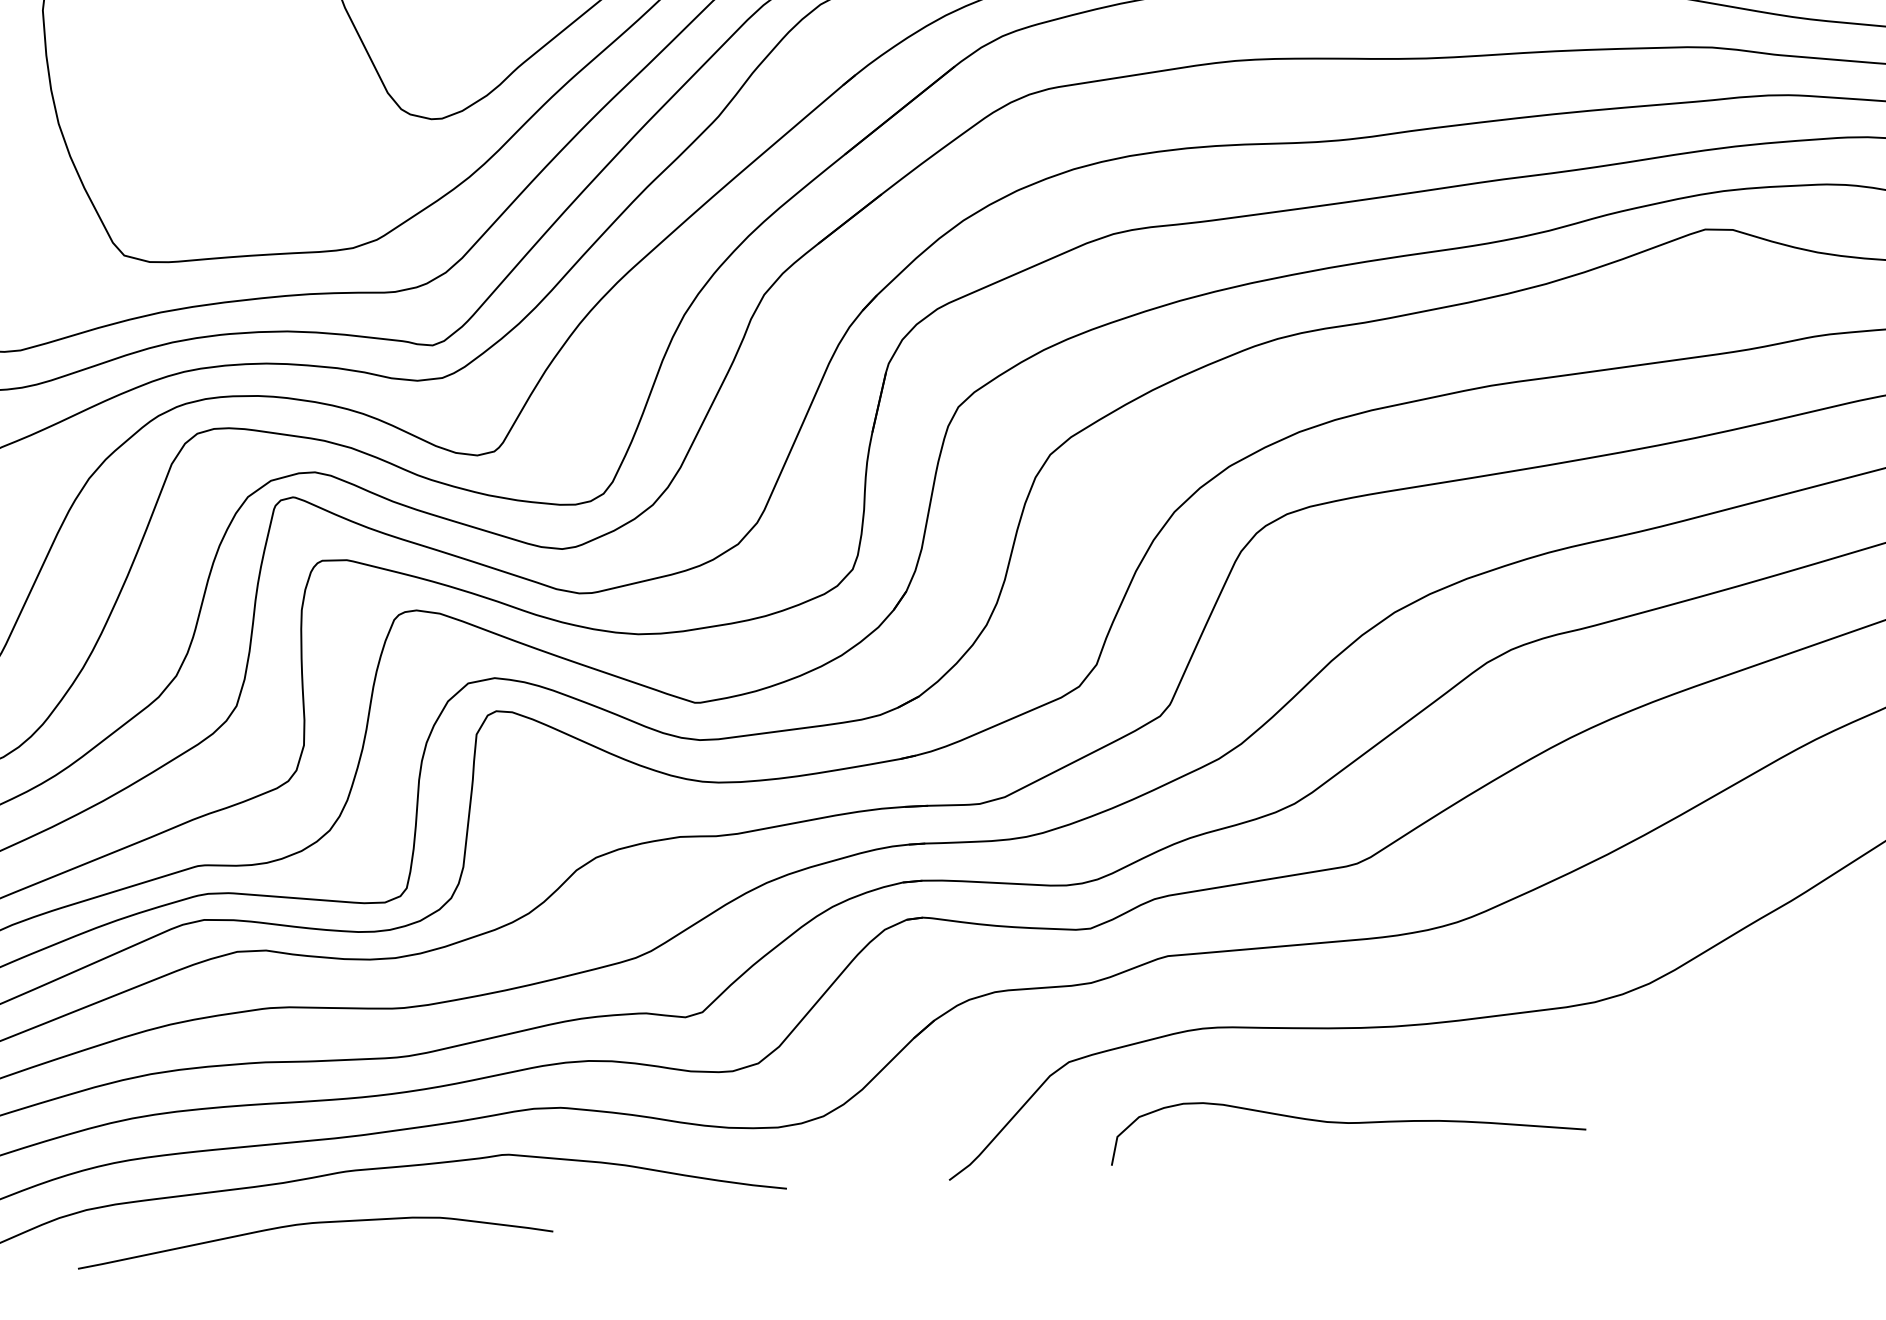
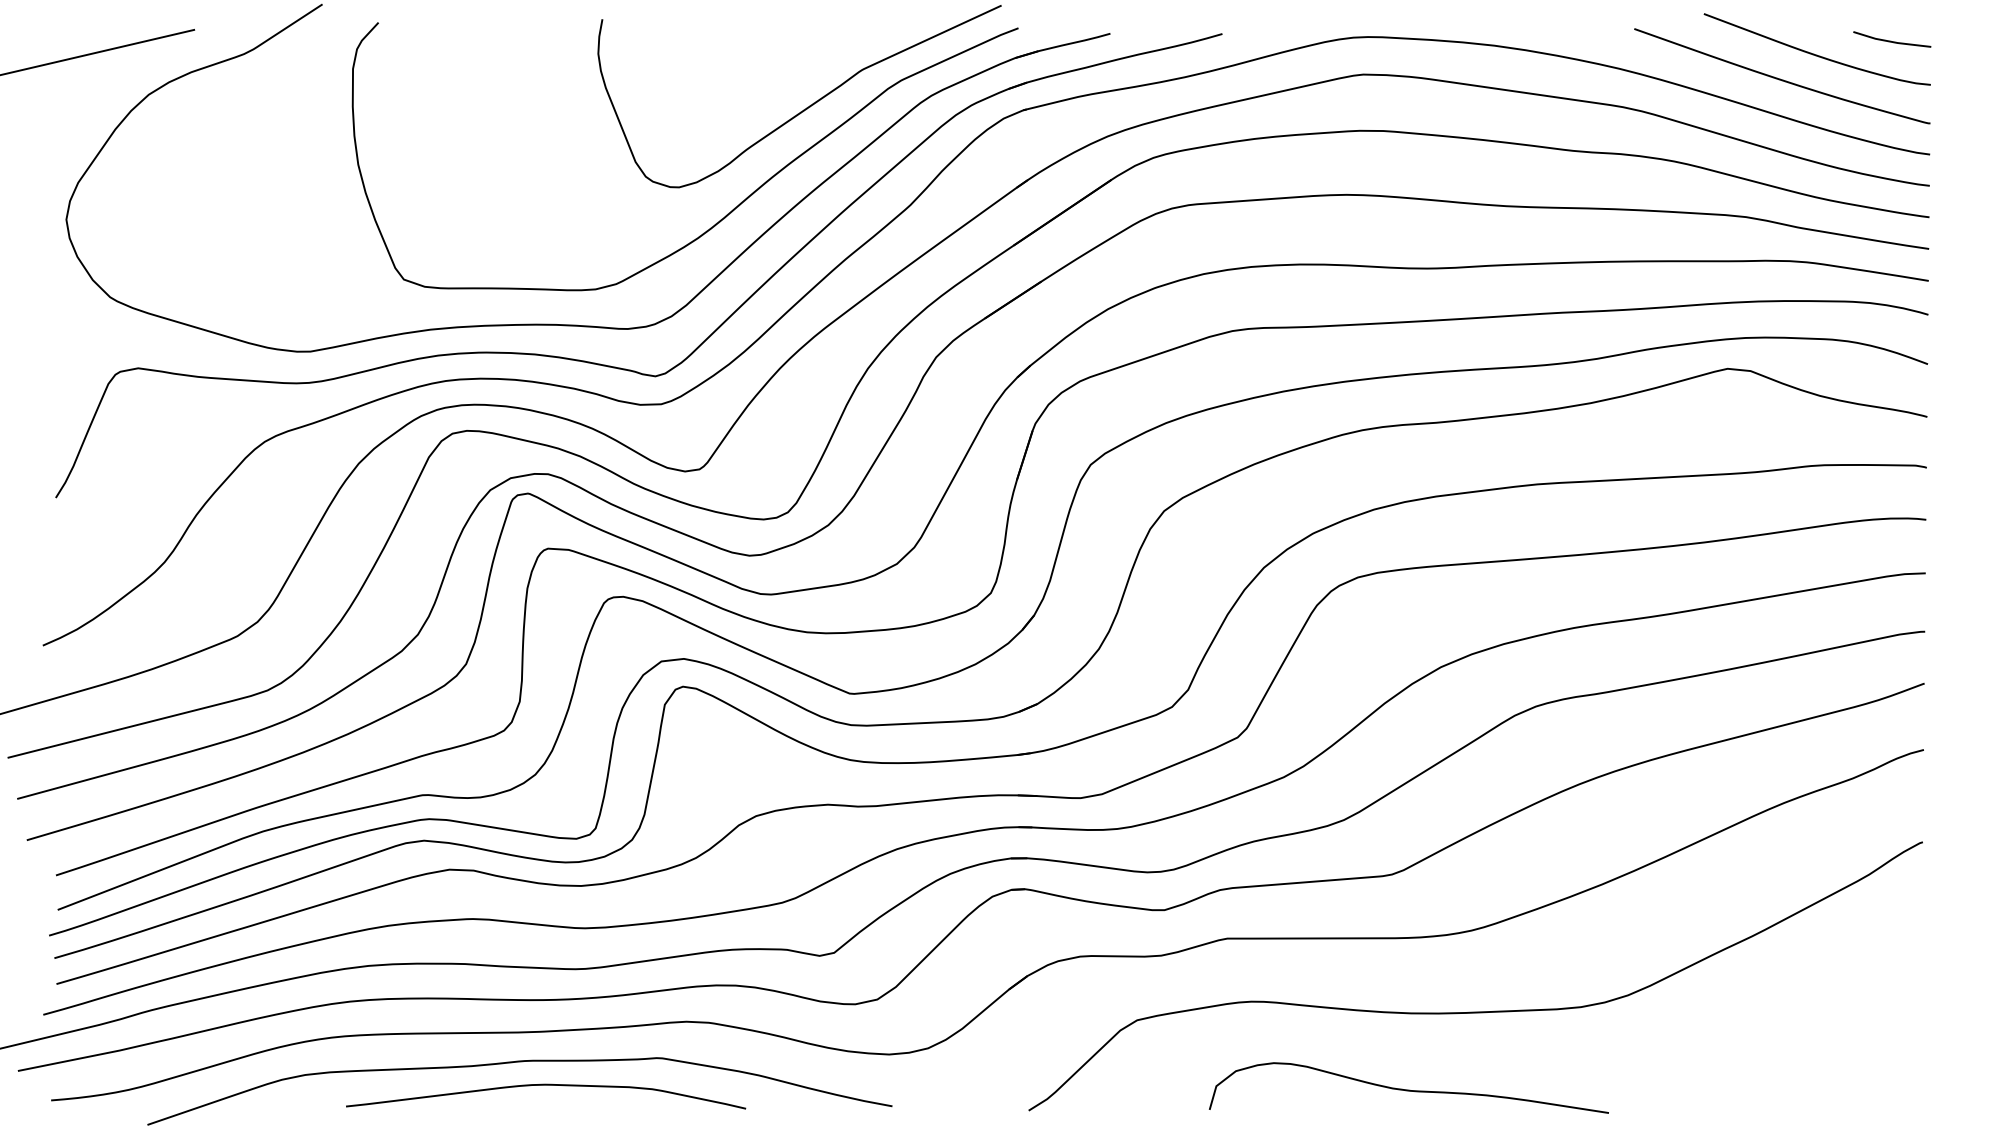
curve: (1345, 1121) -> (1408, 1089), moved
curve: (313, 1223) -> (546, 1085), moved

